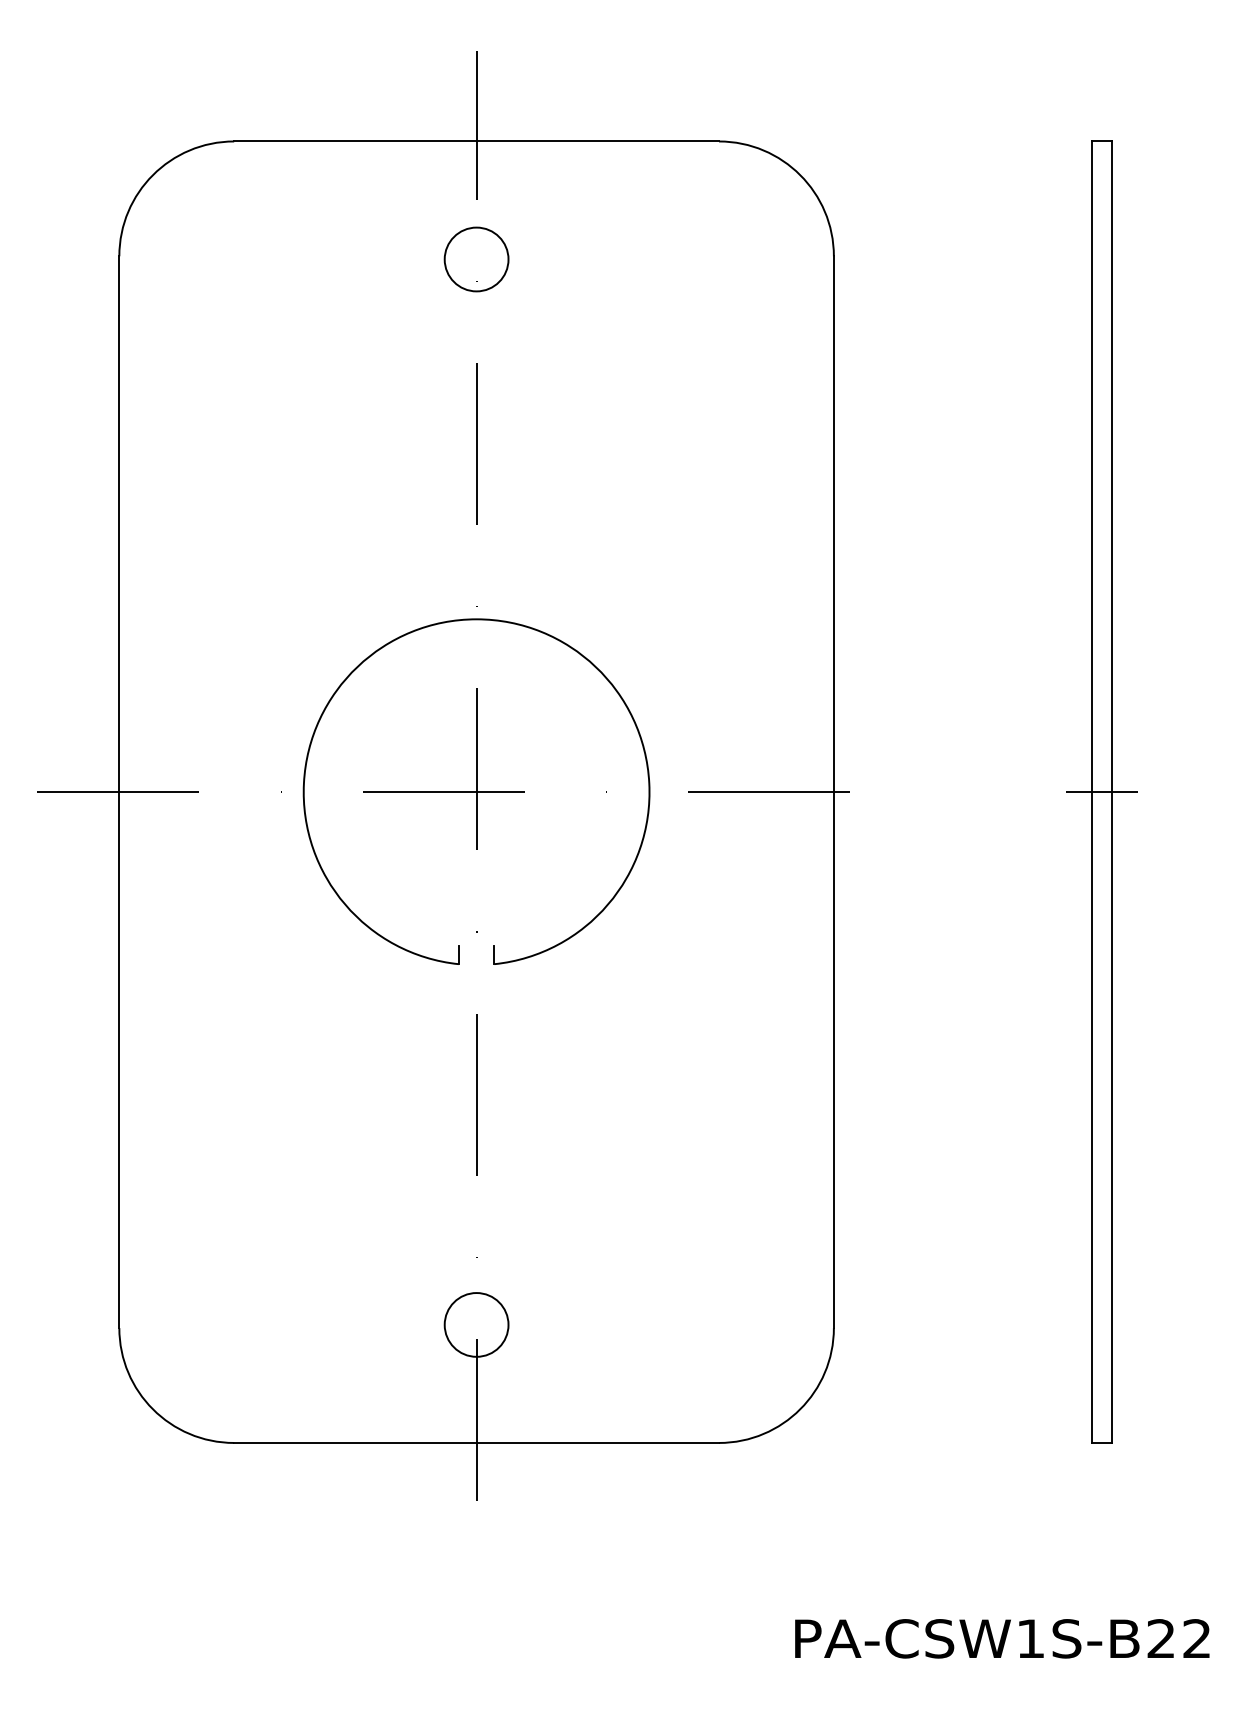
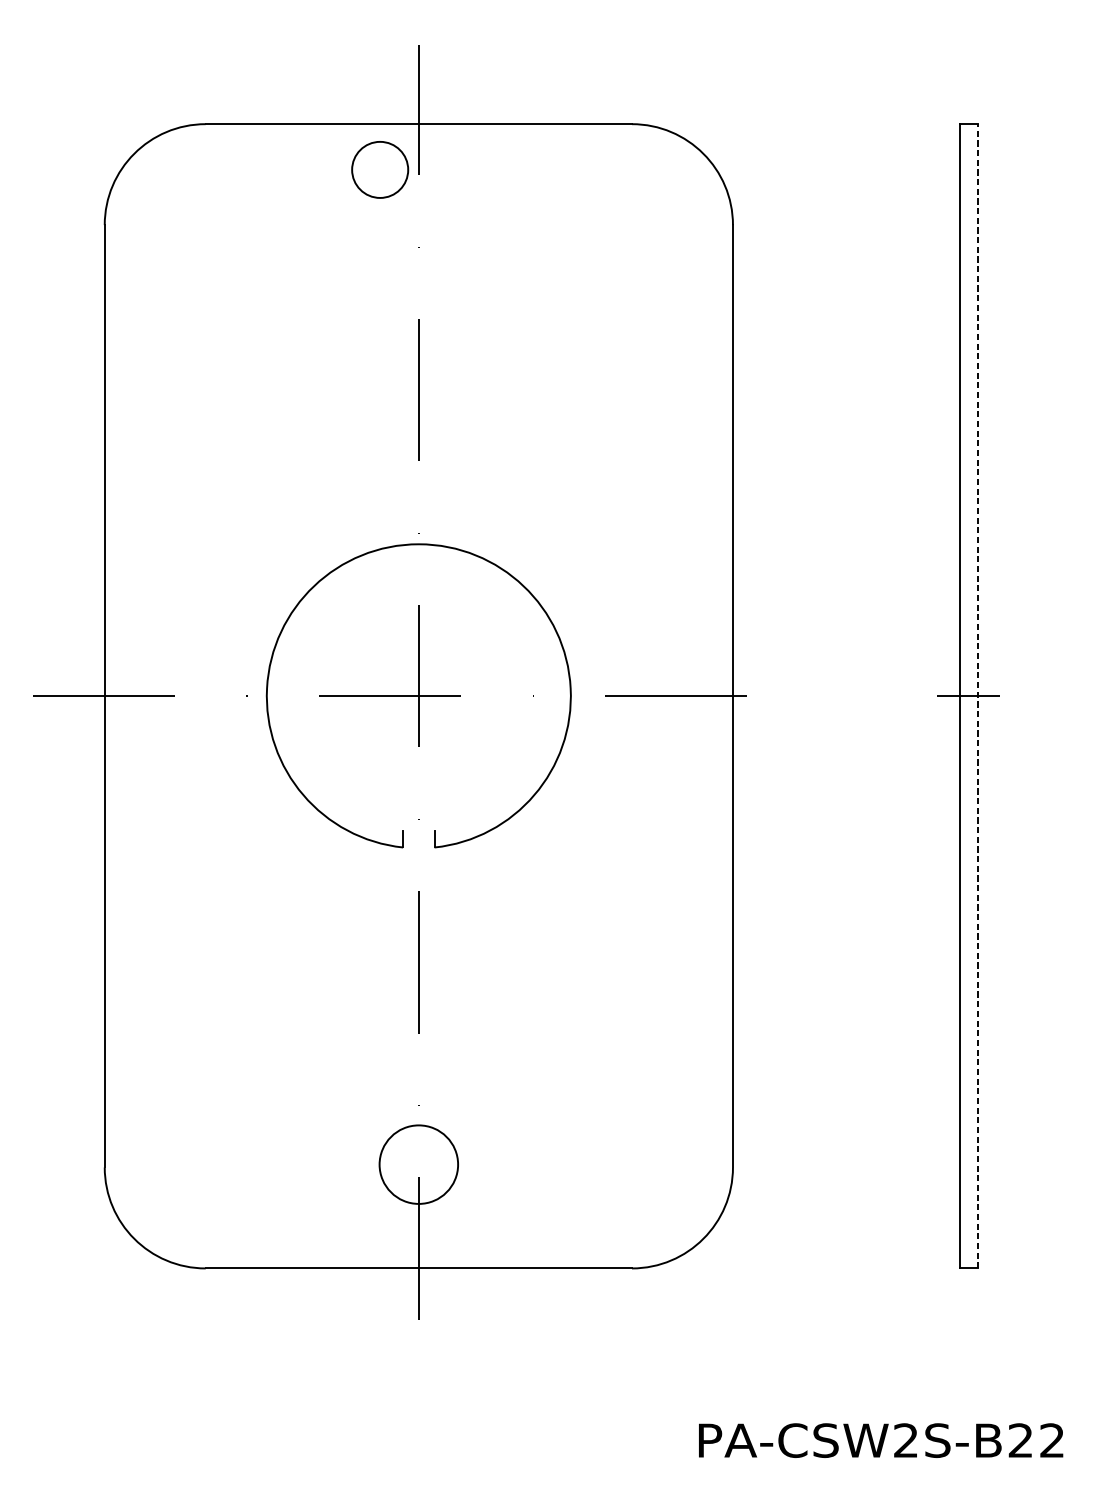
circle: (476, 259) -> (380, 169), moved
line: (1112, 792) -> (977, 696), solid -> dashed
circle: (476, 1324) -> (418, 1164), size x1.4
text: (1030, 1638) -> (905, 1440), PA-CSW1S-B22 -> PA-CSW2S-B22

